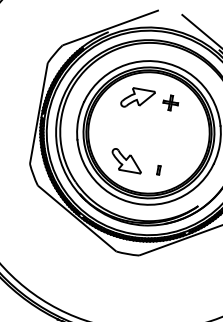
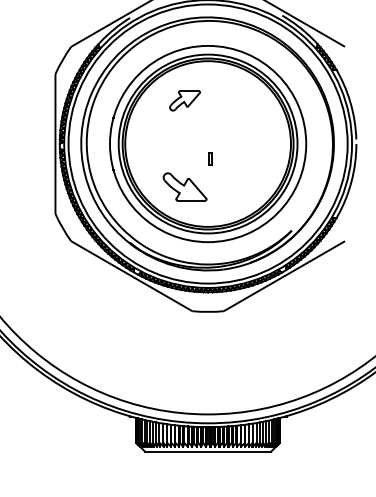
part: (137, 98) -> (184, 100), size x0.7
part: (170, 102) -> (230, 98), removed
part: (159, 170) -> (210, 158), moved

